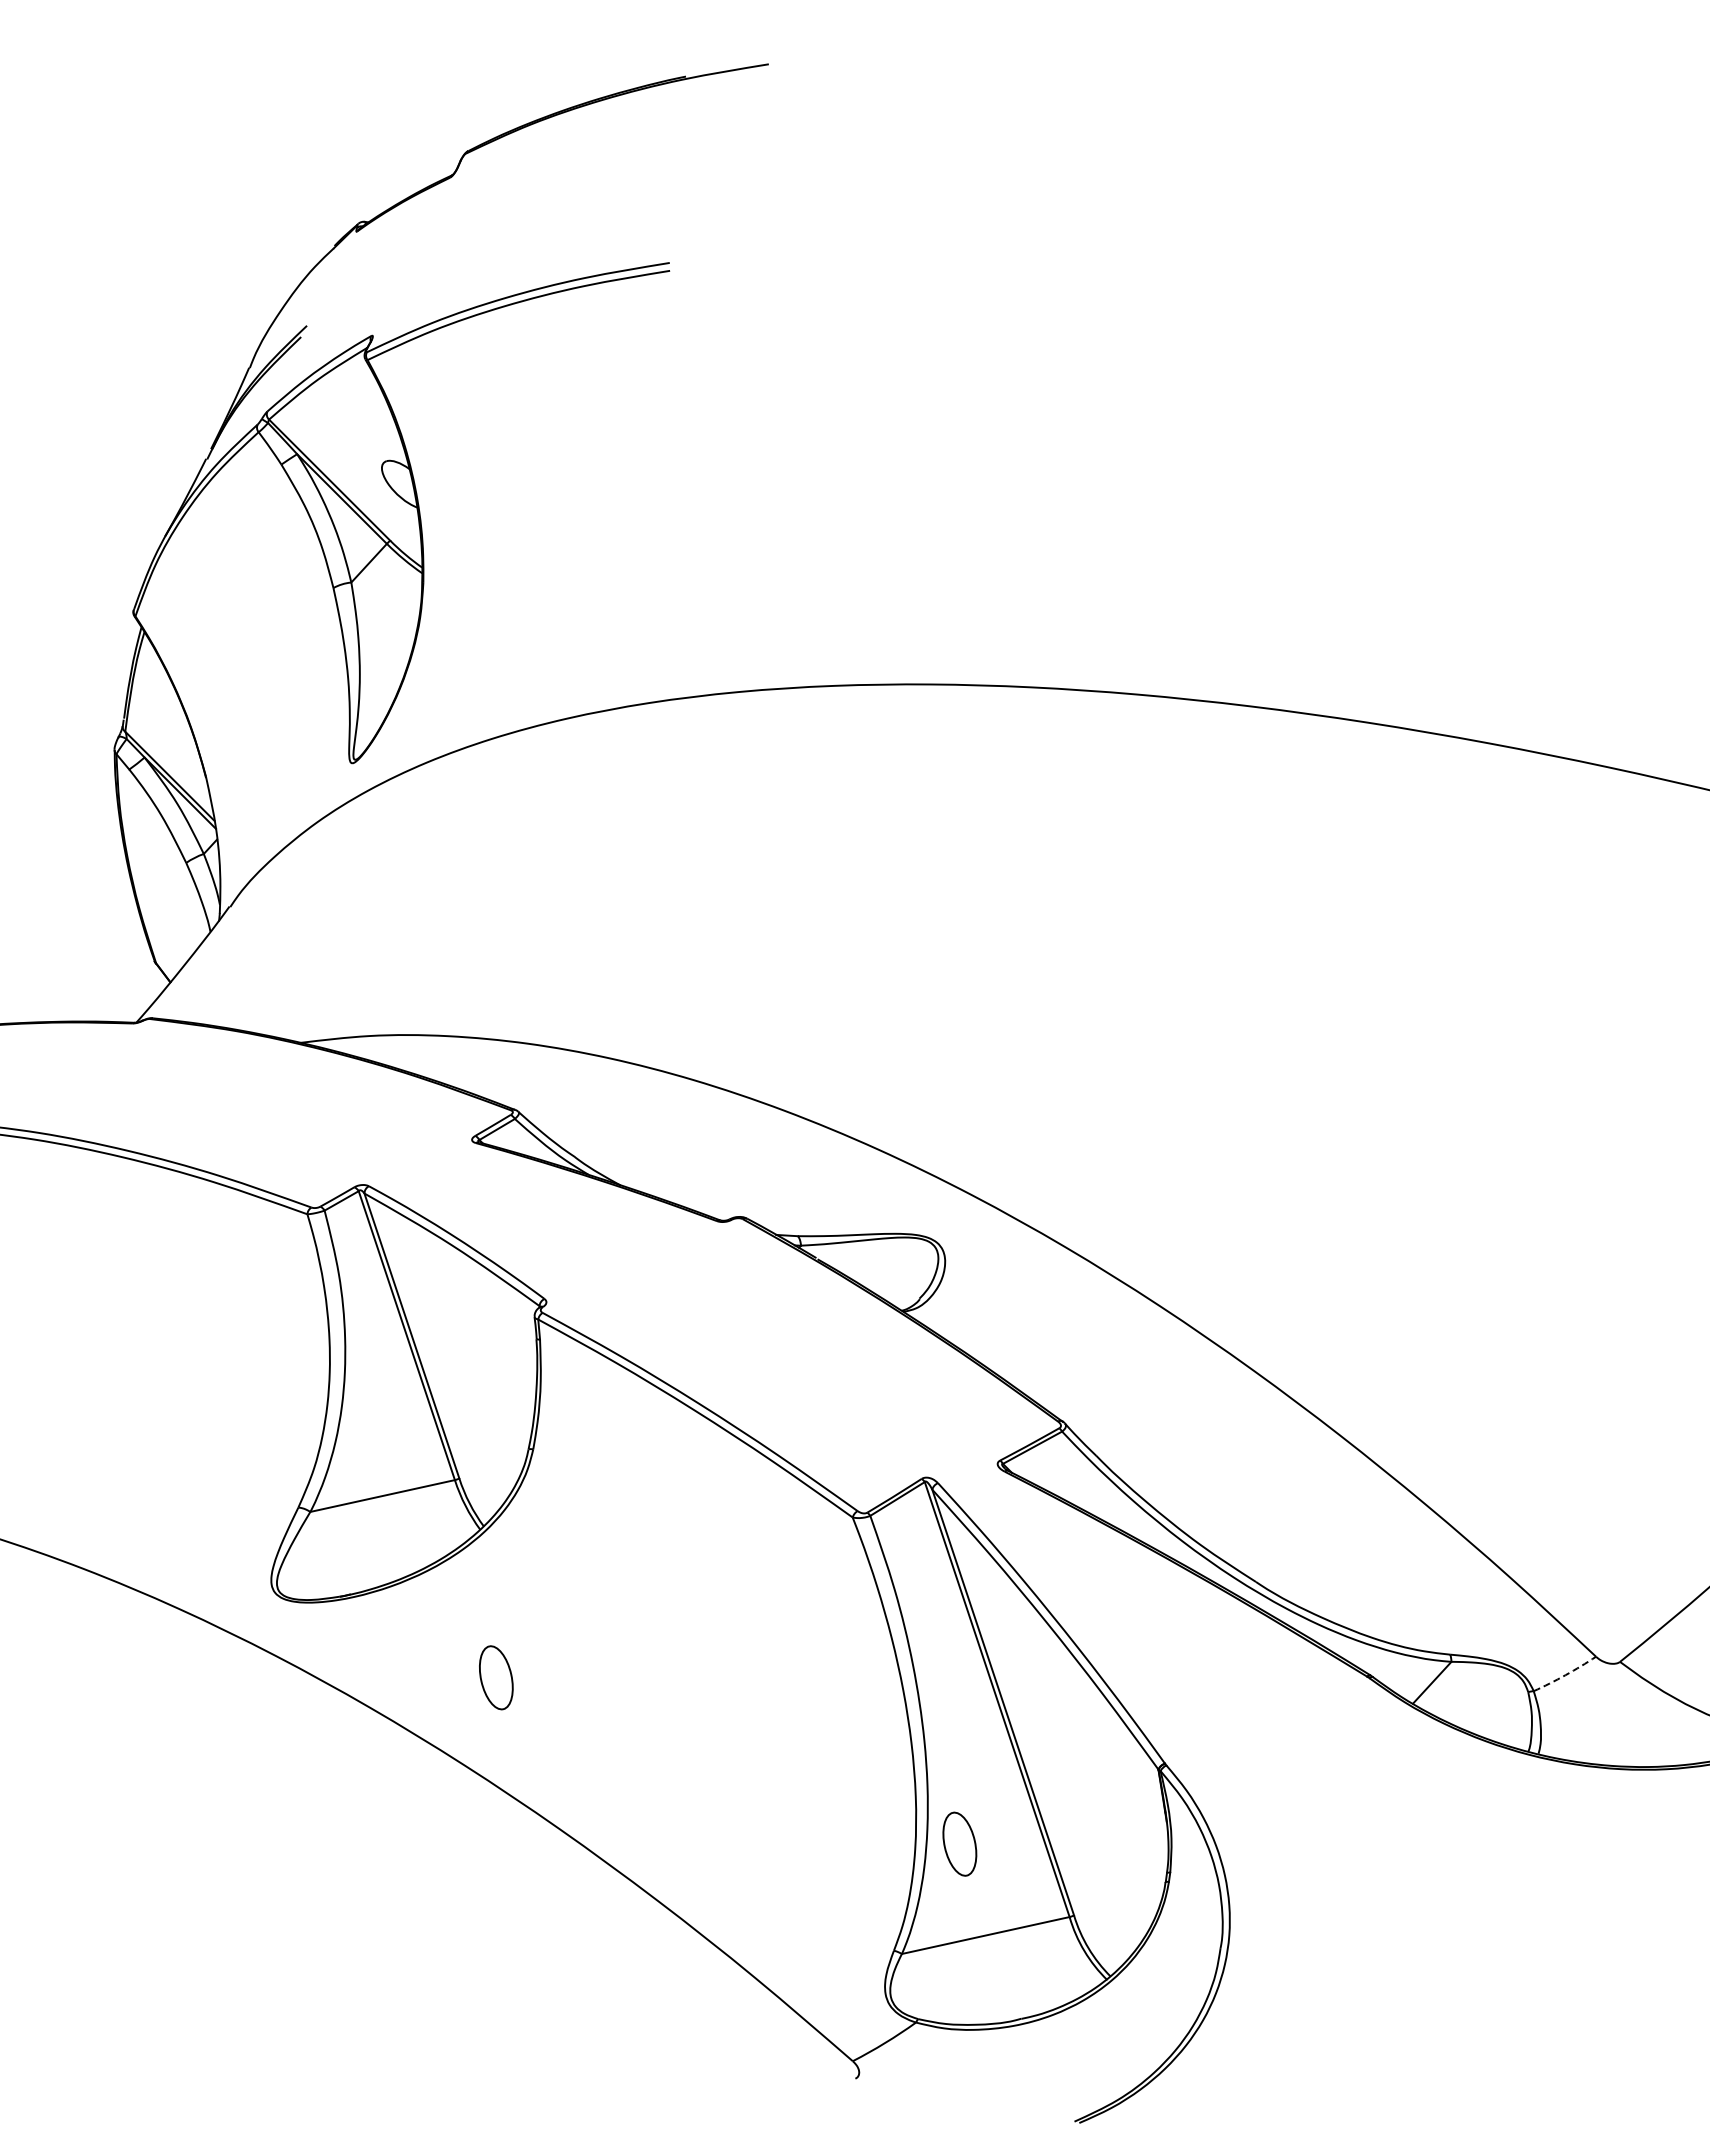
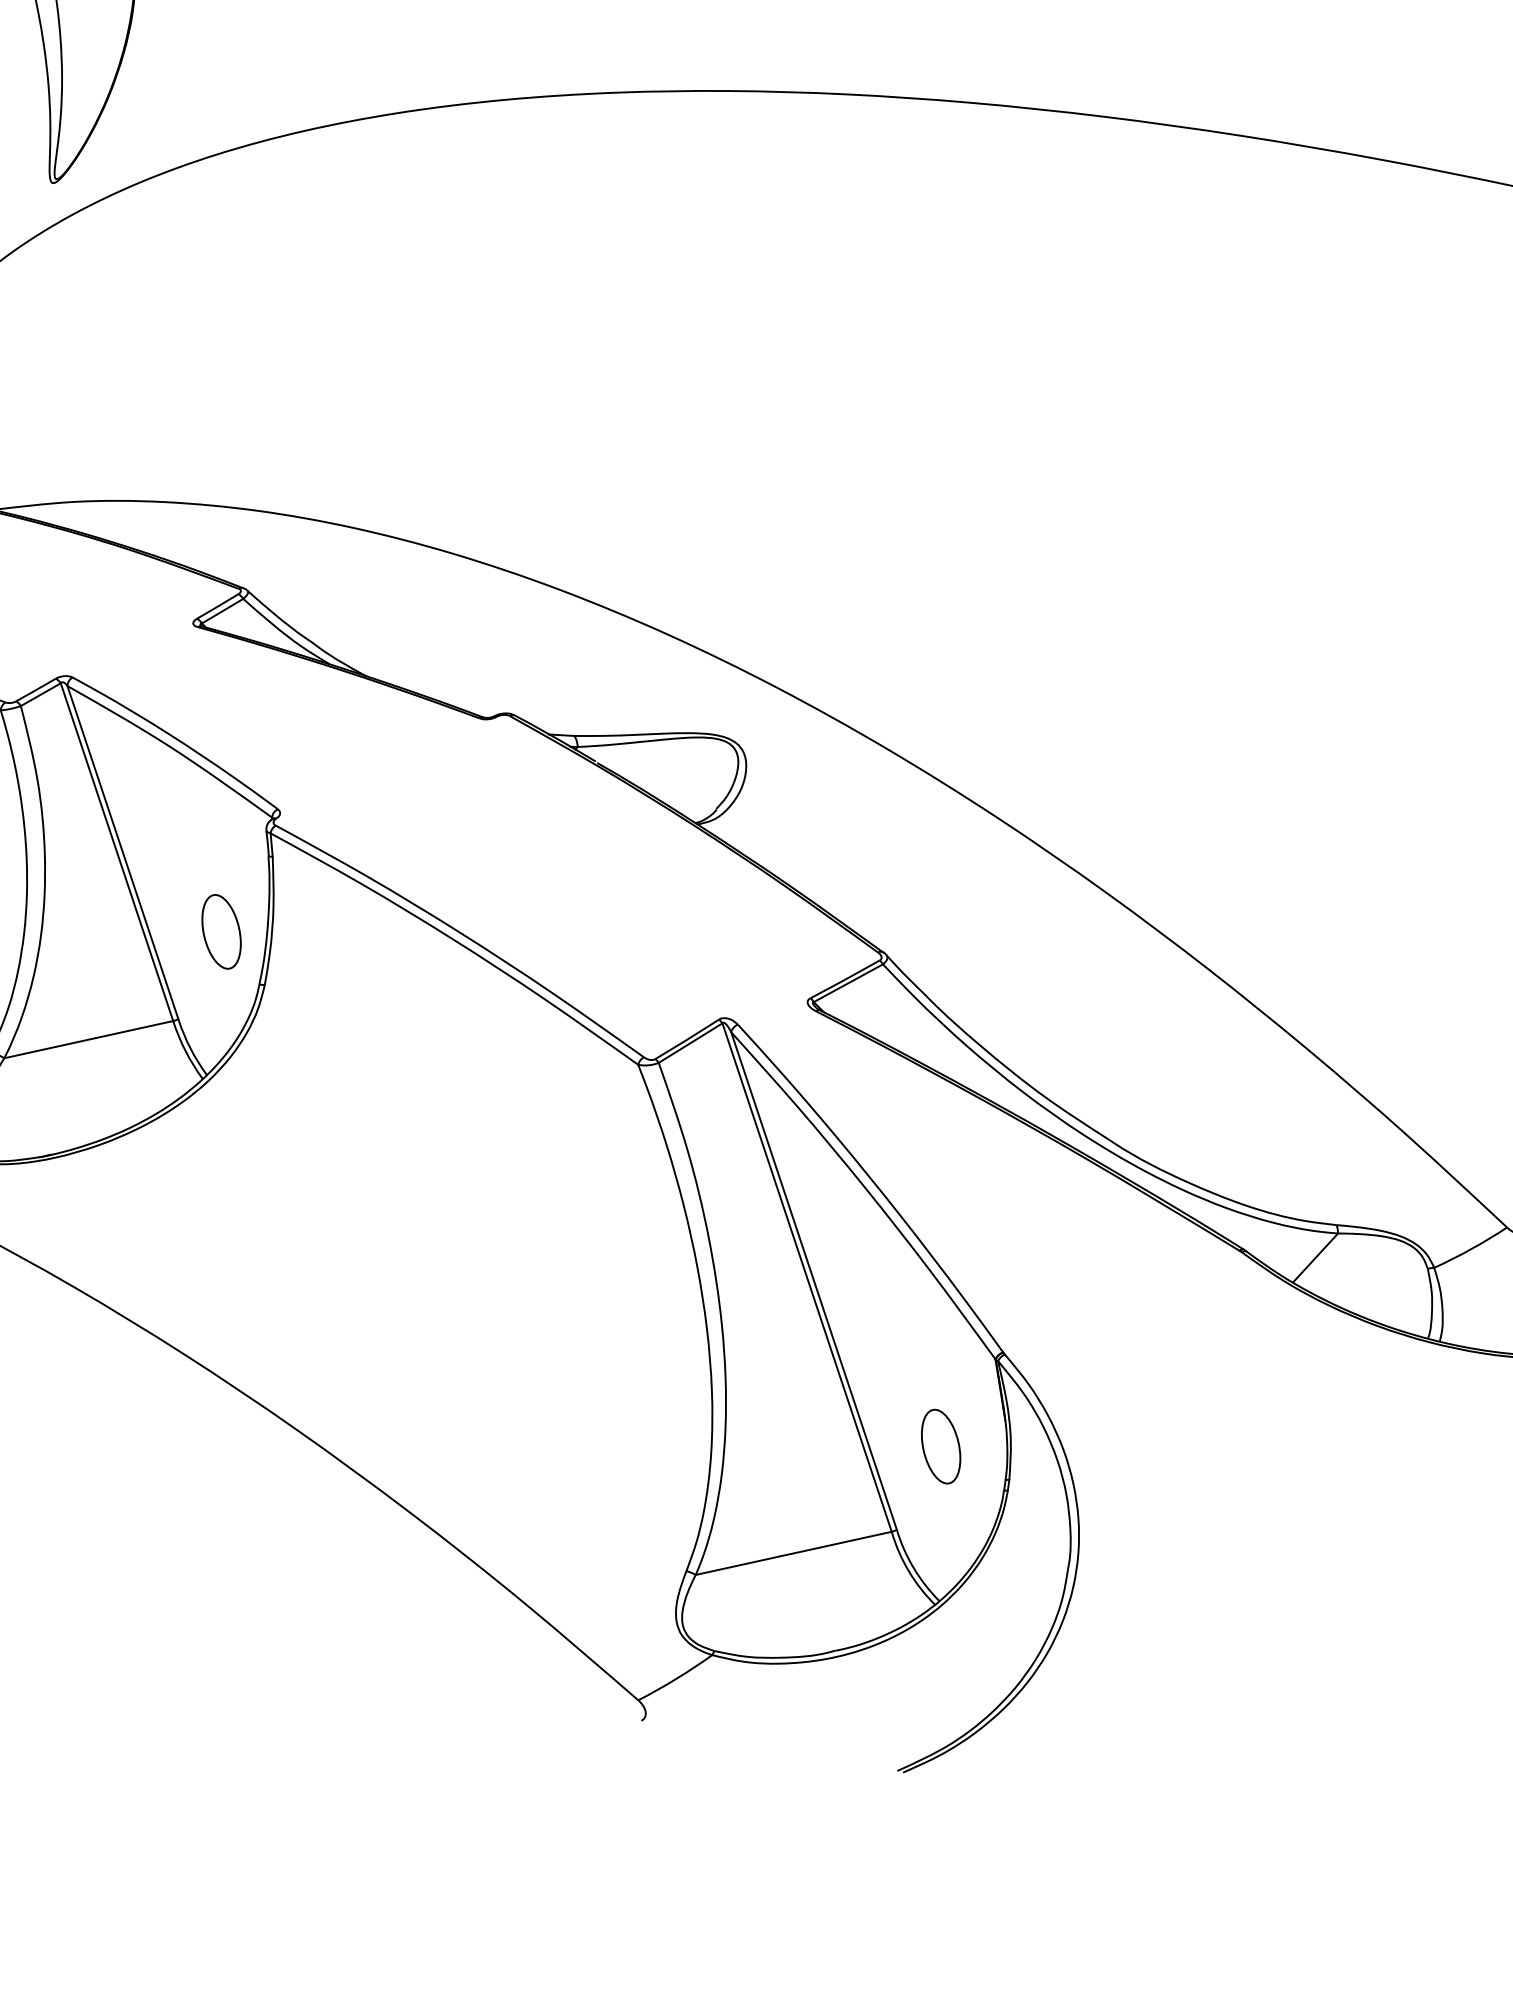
arc: (1565, 1675) -> (1471, 1249), dashed -> solid
part: (496, 1677) -> (221, 931), moved
part: (959, 1843) -> (940, 1445), moved

